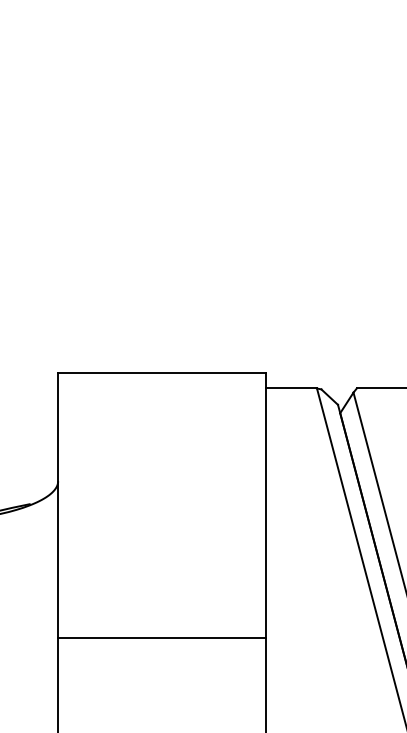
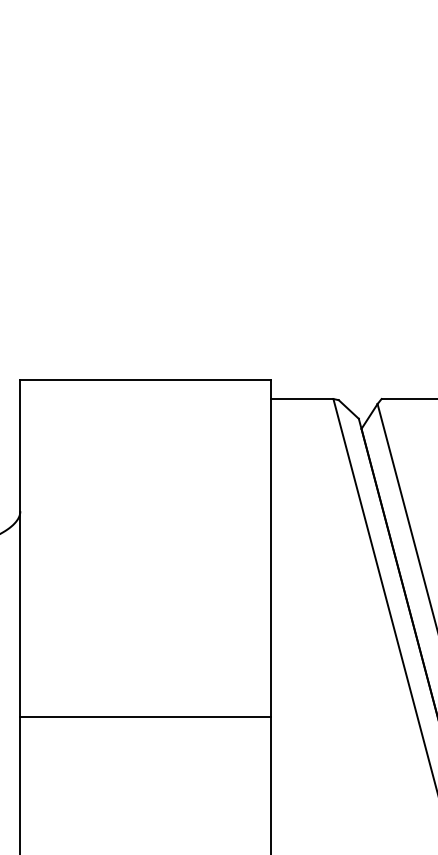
line: (161, 637) -> (145, 717), moved

